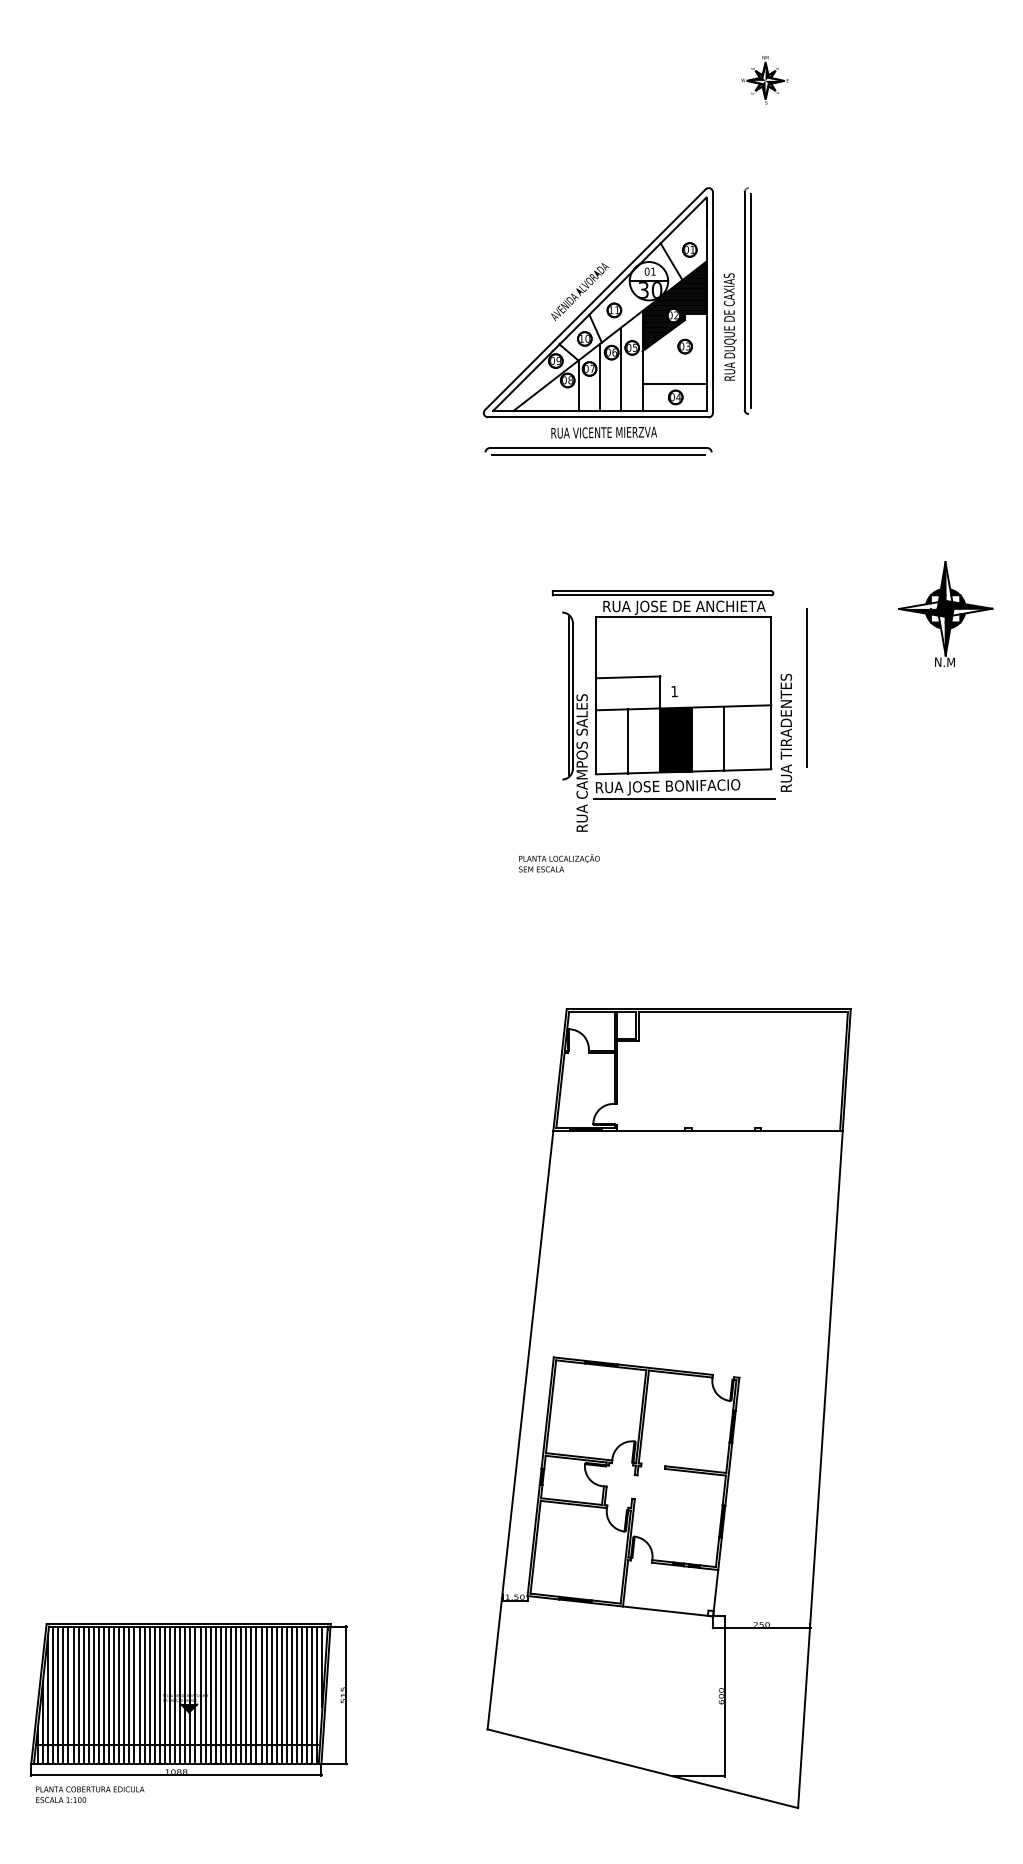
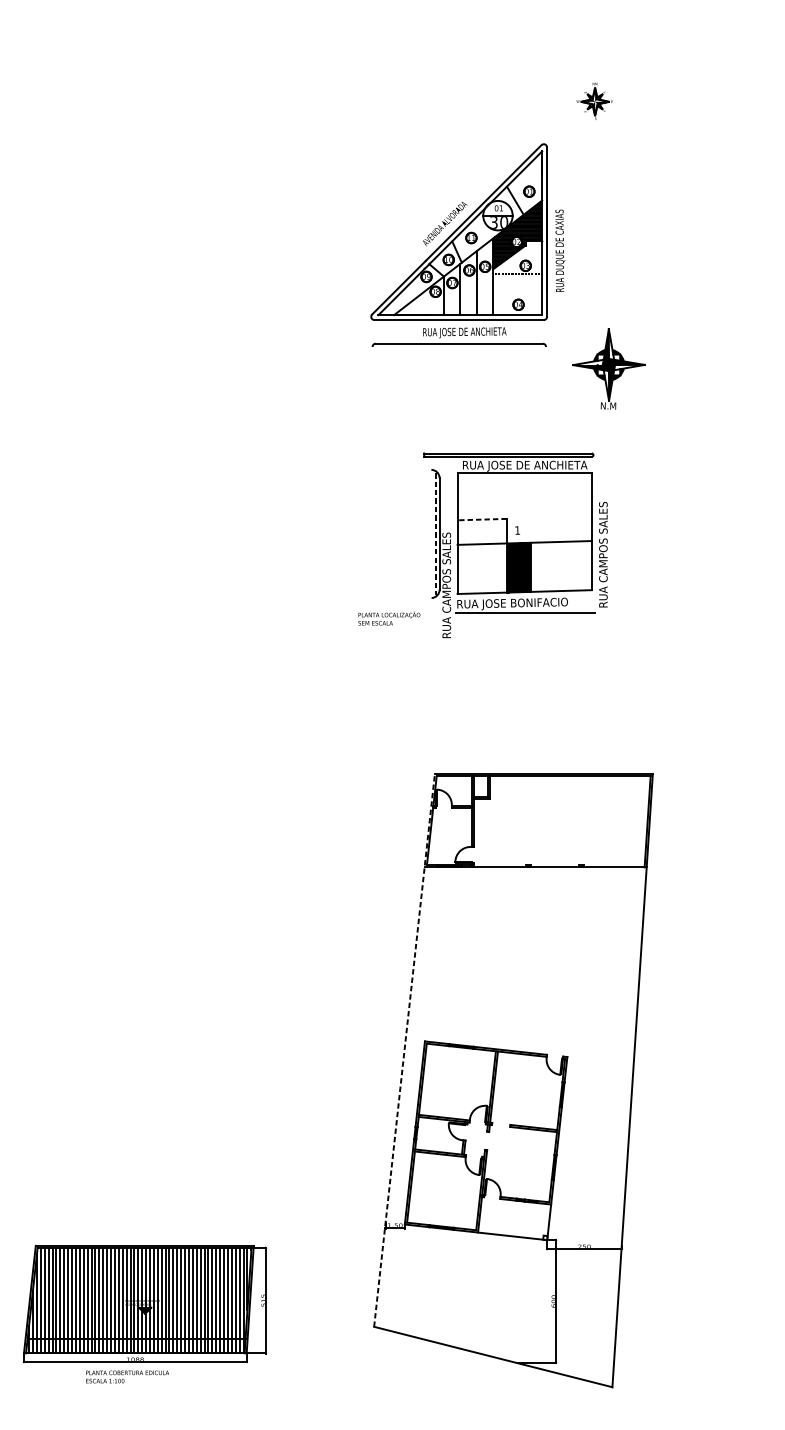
part: (764, 80) -> (594, 101), moved
part: (747, 300) -> (573, 230), removed
line: (674, 384) -> (517, 294), removed
text: (615, 433) -> (472, 332), RUA VICENTE MIERZVA -> RUA JOSE DE ANCHIETA
line: (598, 454) -> (459, 348), removed
part: (945, 614) -> (608, 369), moved
line: (627, 677) -> (481, 519), solid -> dashed
line: (807, 687) -> (619, 527), removed
line: (568, 696) -> (436, 534), solid -> dashed
text: (786, 706) -> (603, 541), RUA TIRADENTES -> RUA CAMPOS SALES
line: (724, 738) -> (555, 566), removed
line: (628, 741) -> (482, 568), removed
text: (559, 863) -> (389, 618), moved
line: (527, 1368) -> (404, 1049), solid -> dashed
text: (90, 1794) -> (127, 1376), moved

